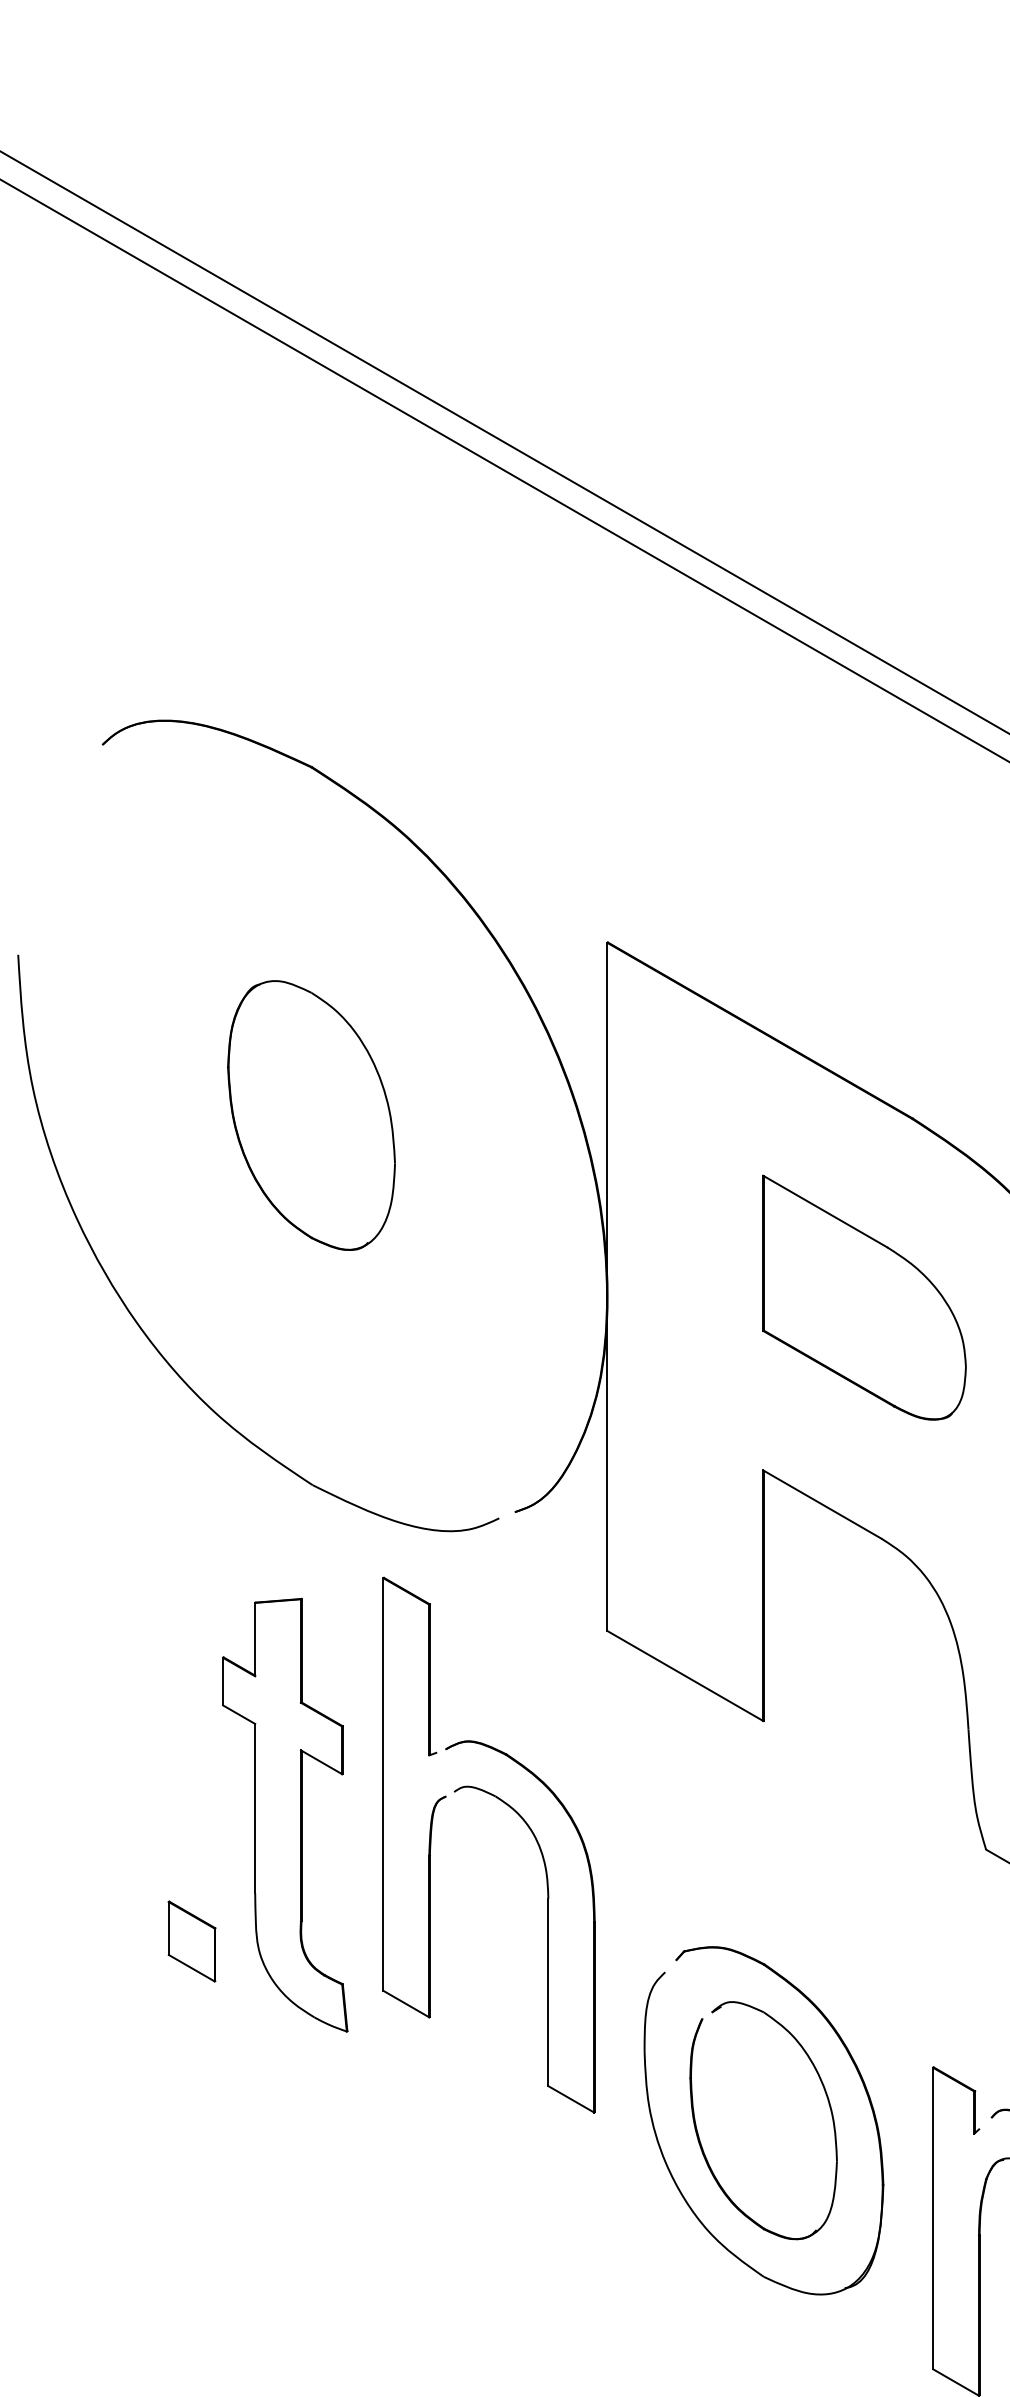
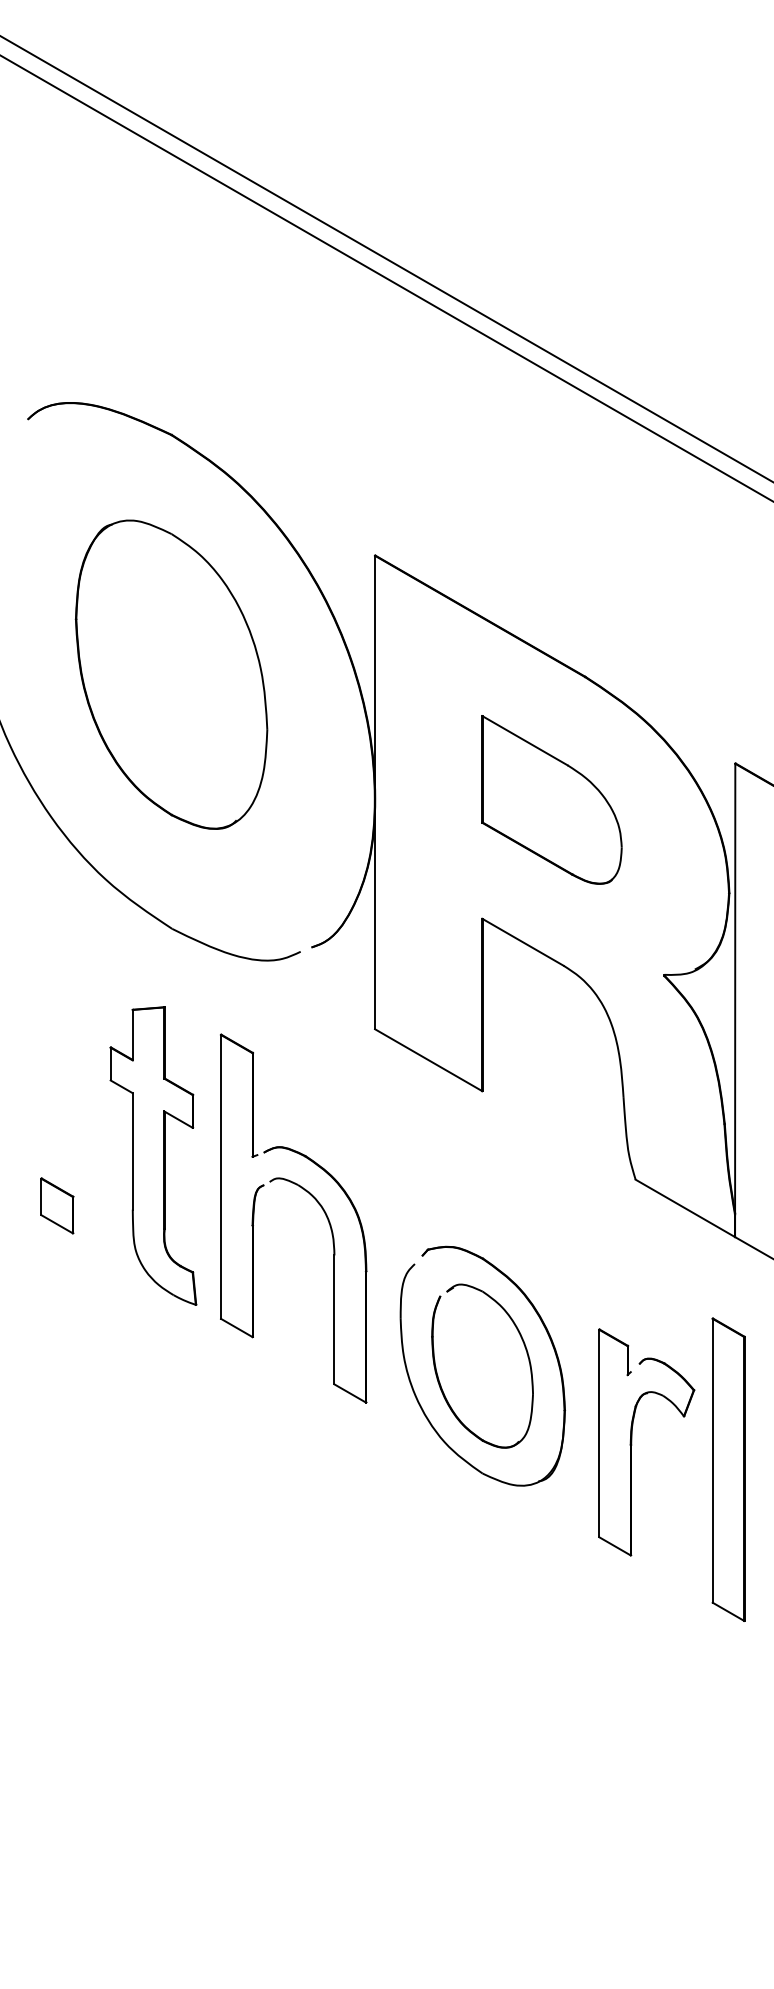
part: (311, 1115) -> (171, 674), size x1.67
part: (517, 1815) -> (313, 1198), moved
part: (192, 1940) -> (57, 1205), moved

